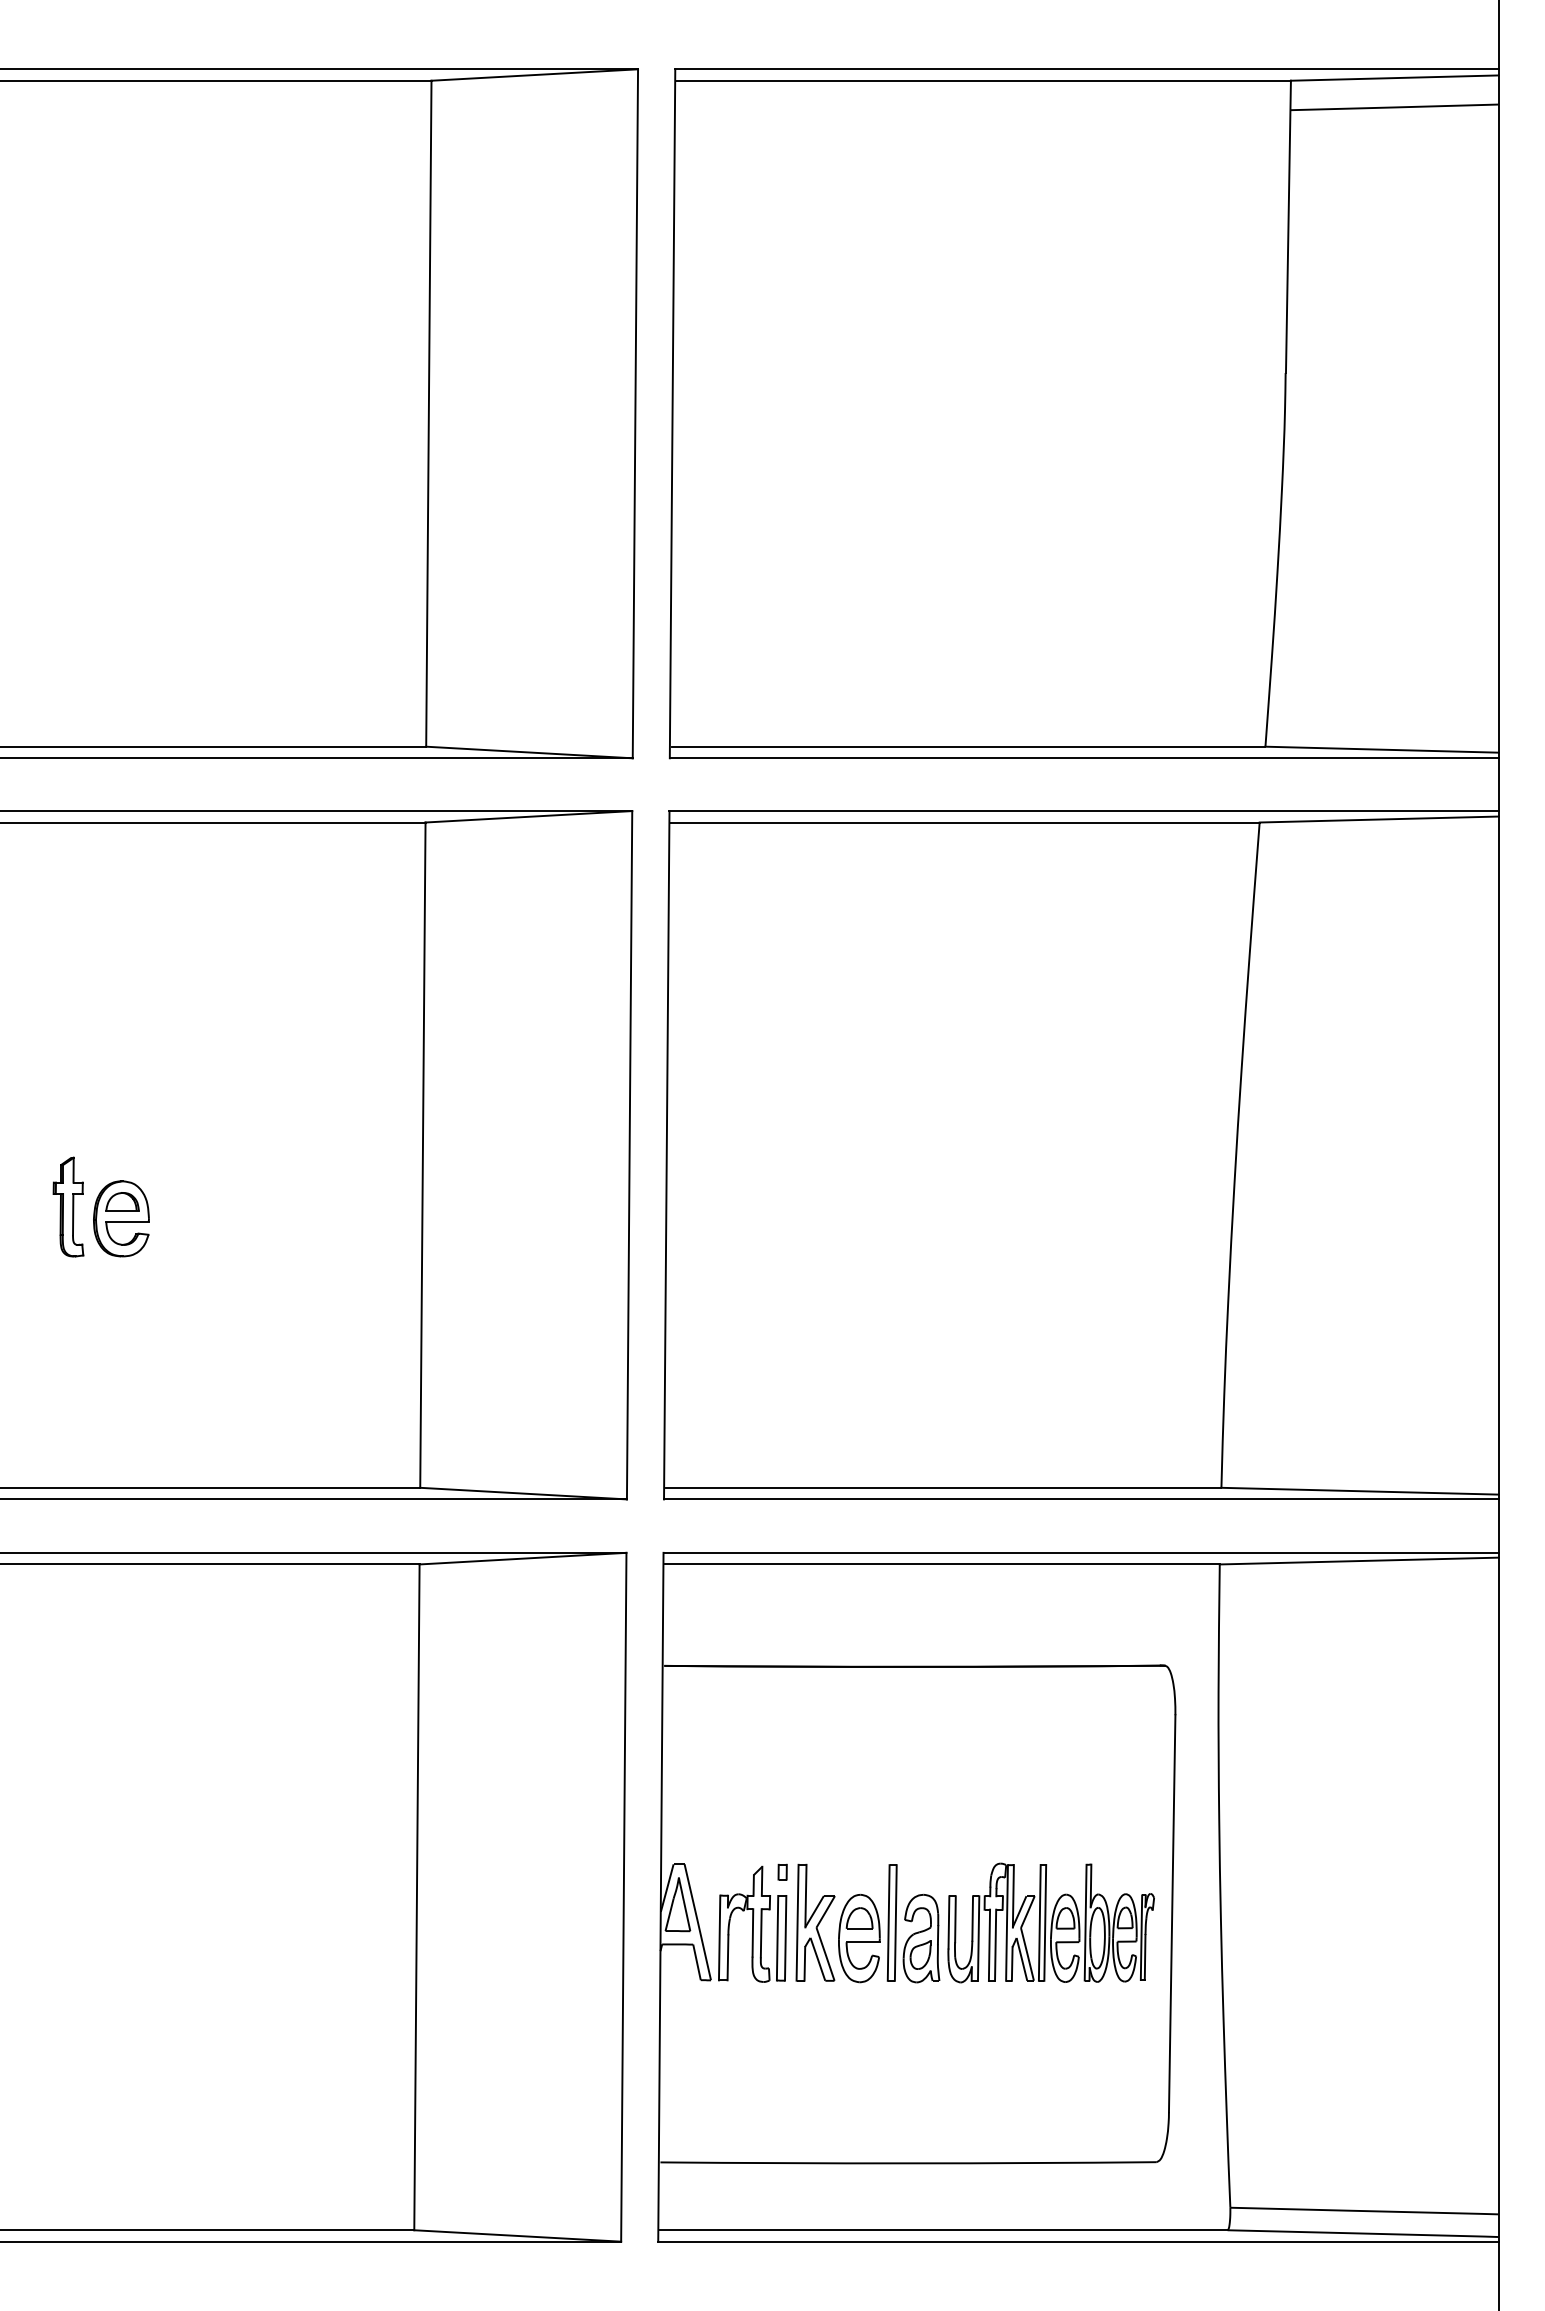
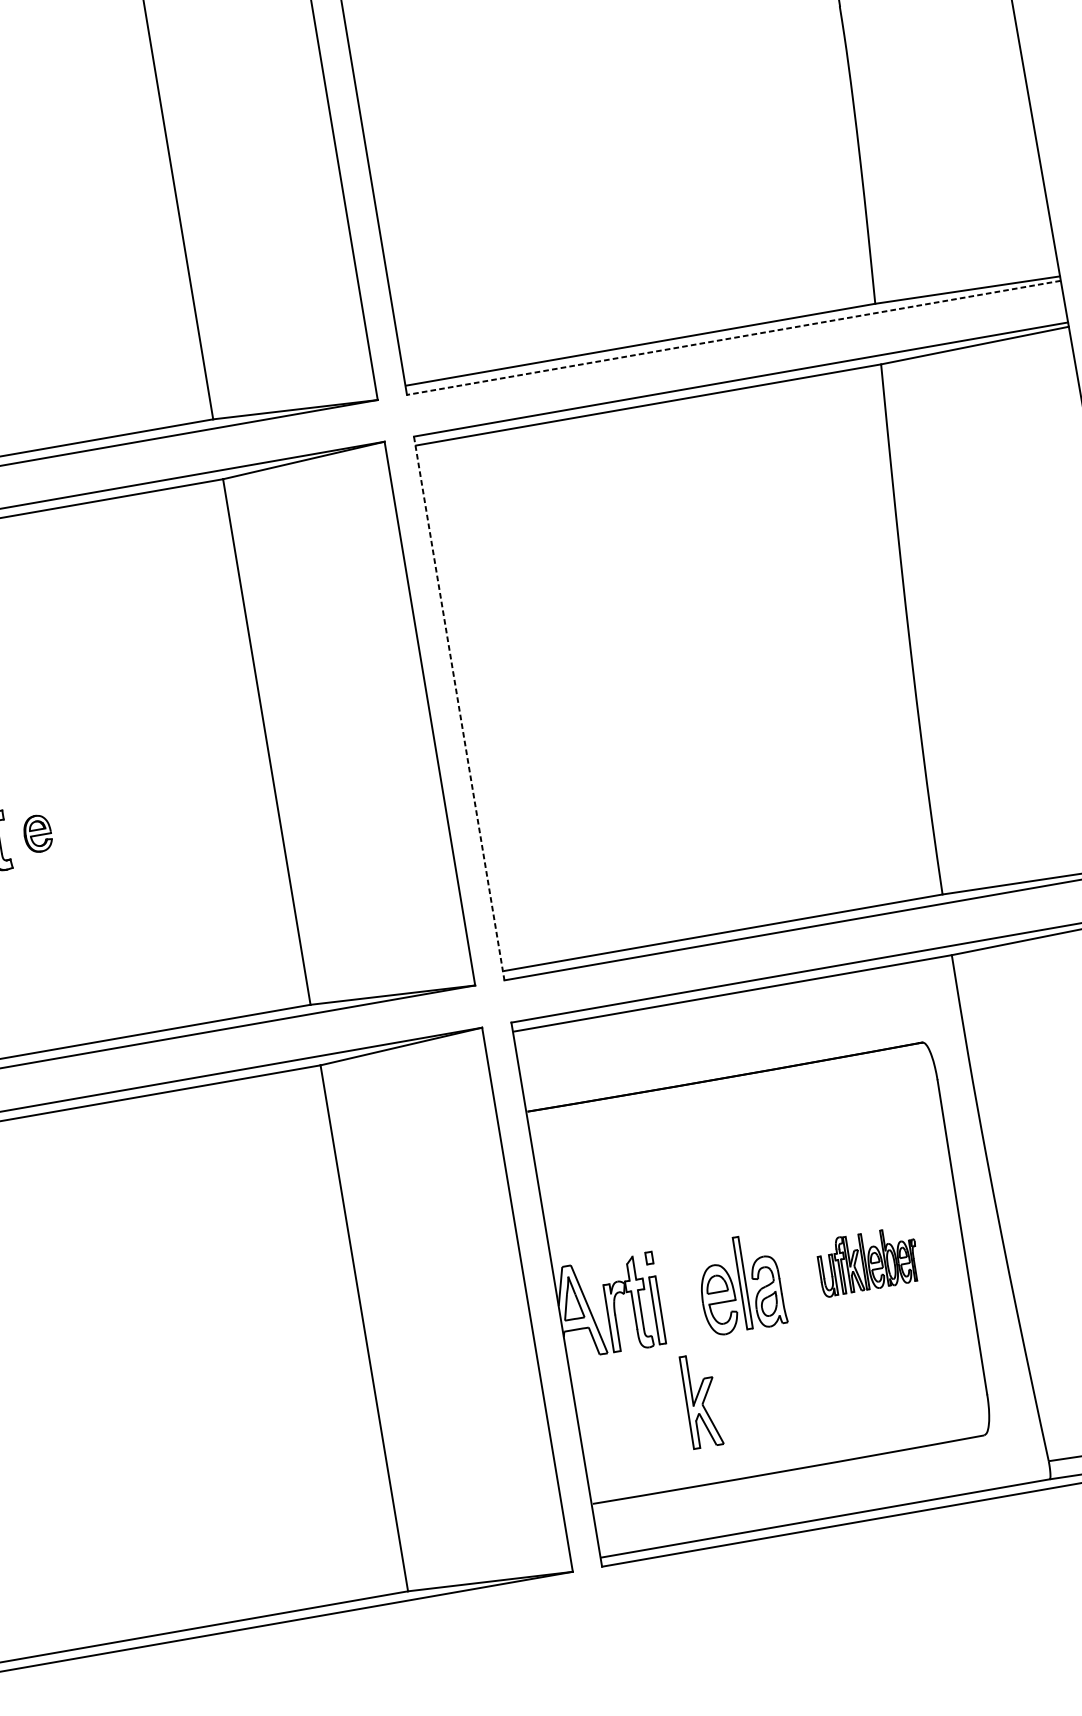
line: (1083, 758) -> (733, 338), solid -> dashed
line: (666, 1155) -> (459, 708), solid -> dashed
part: (121, 1218) -> (37, 833), size x0.6
part: (815, 1922) -> (700, 1400), moved
part: (1050, 1922) -> (867, 1260), size x0.6

